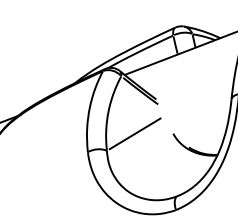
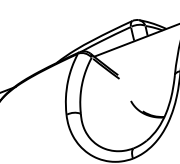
line: (134, 133) -> (101, 100), removed

